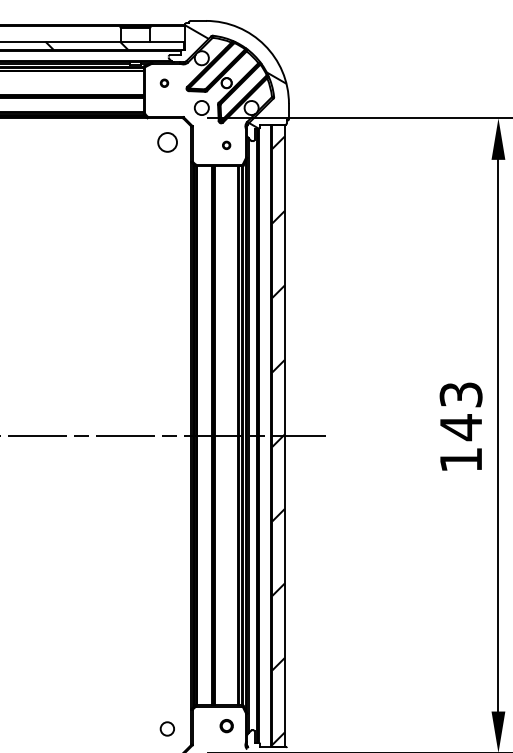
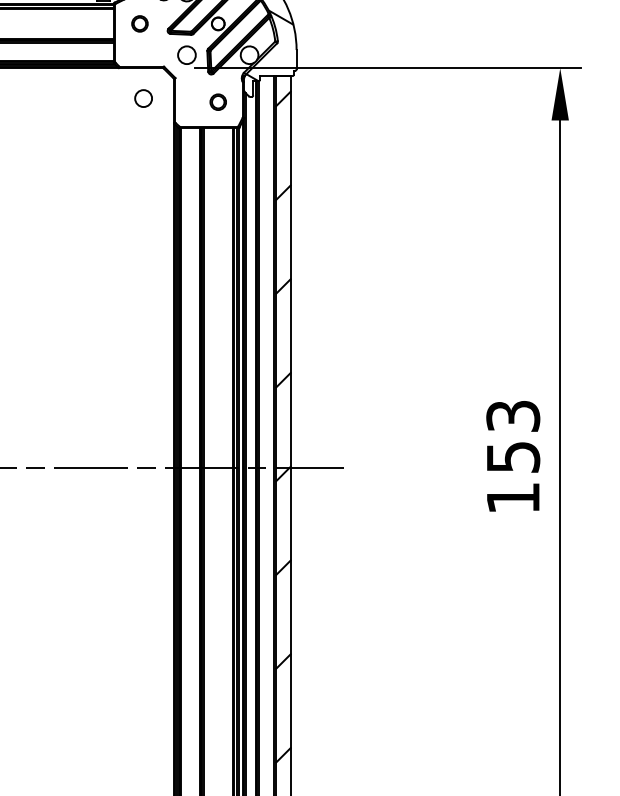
circle: (164, 83) -> (139, 24), size x1.67
circle: (166, 142) -> (142, 98), size x0.71
circle: (226, 145) -> (217, 102), size x1.67
text: (461, 427) -> (513, 457), 143 -> 153

